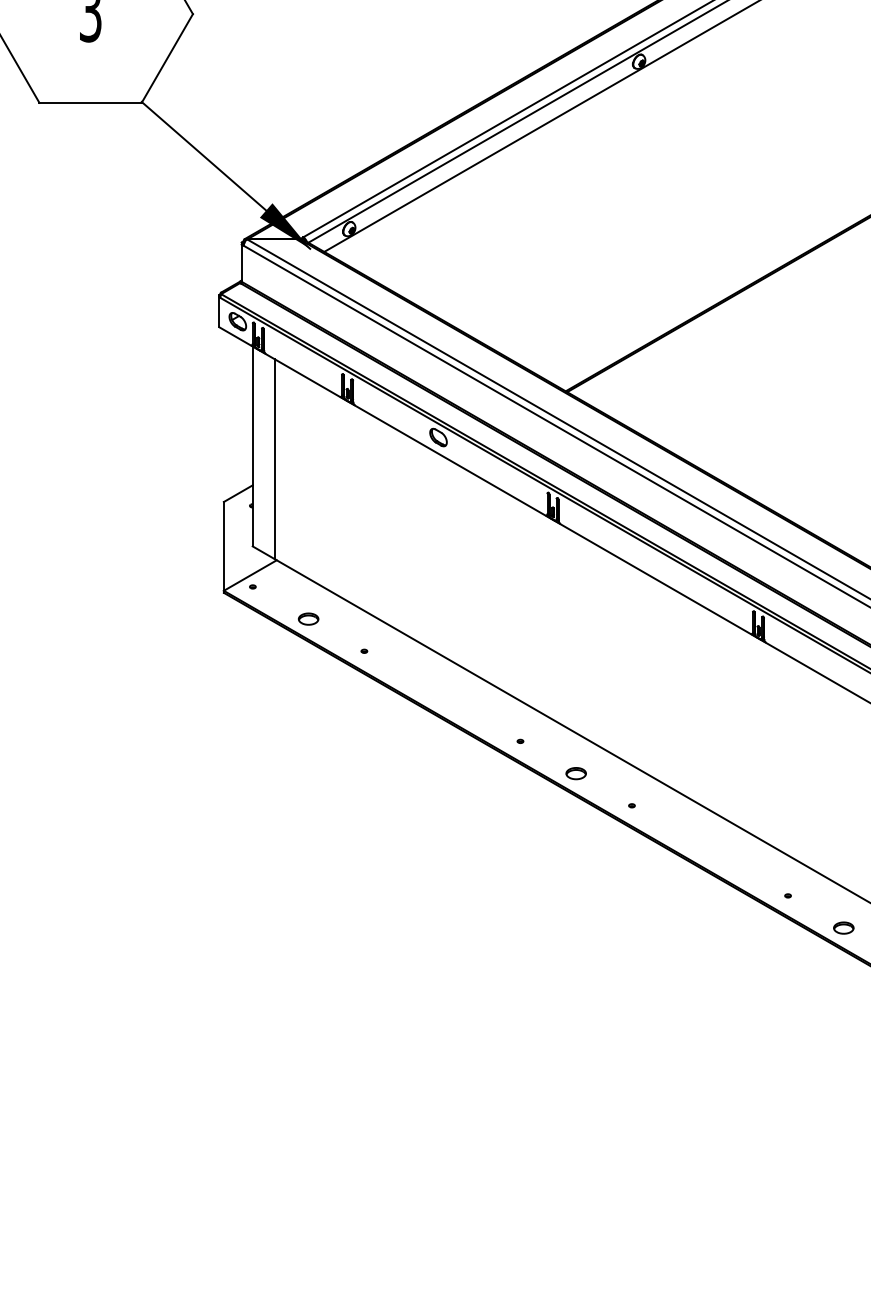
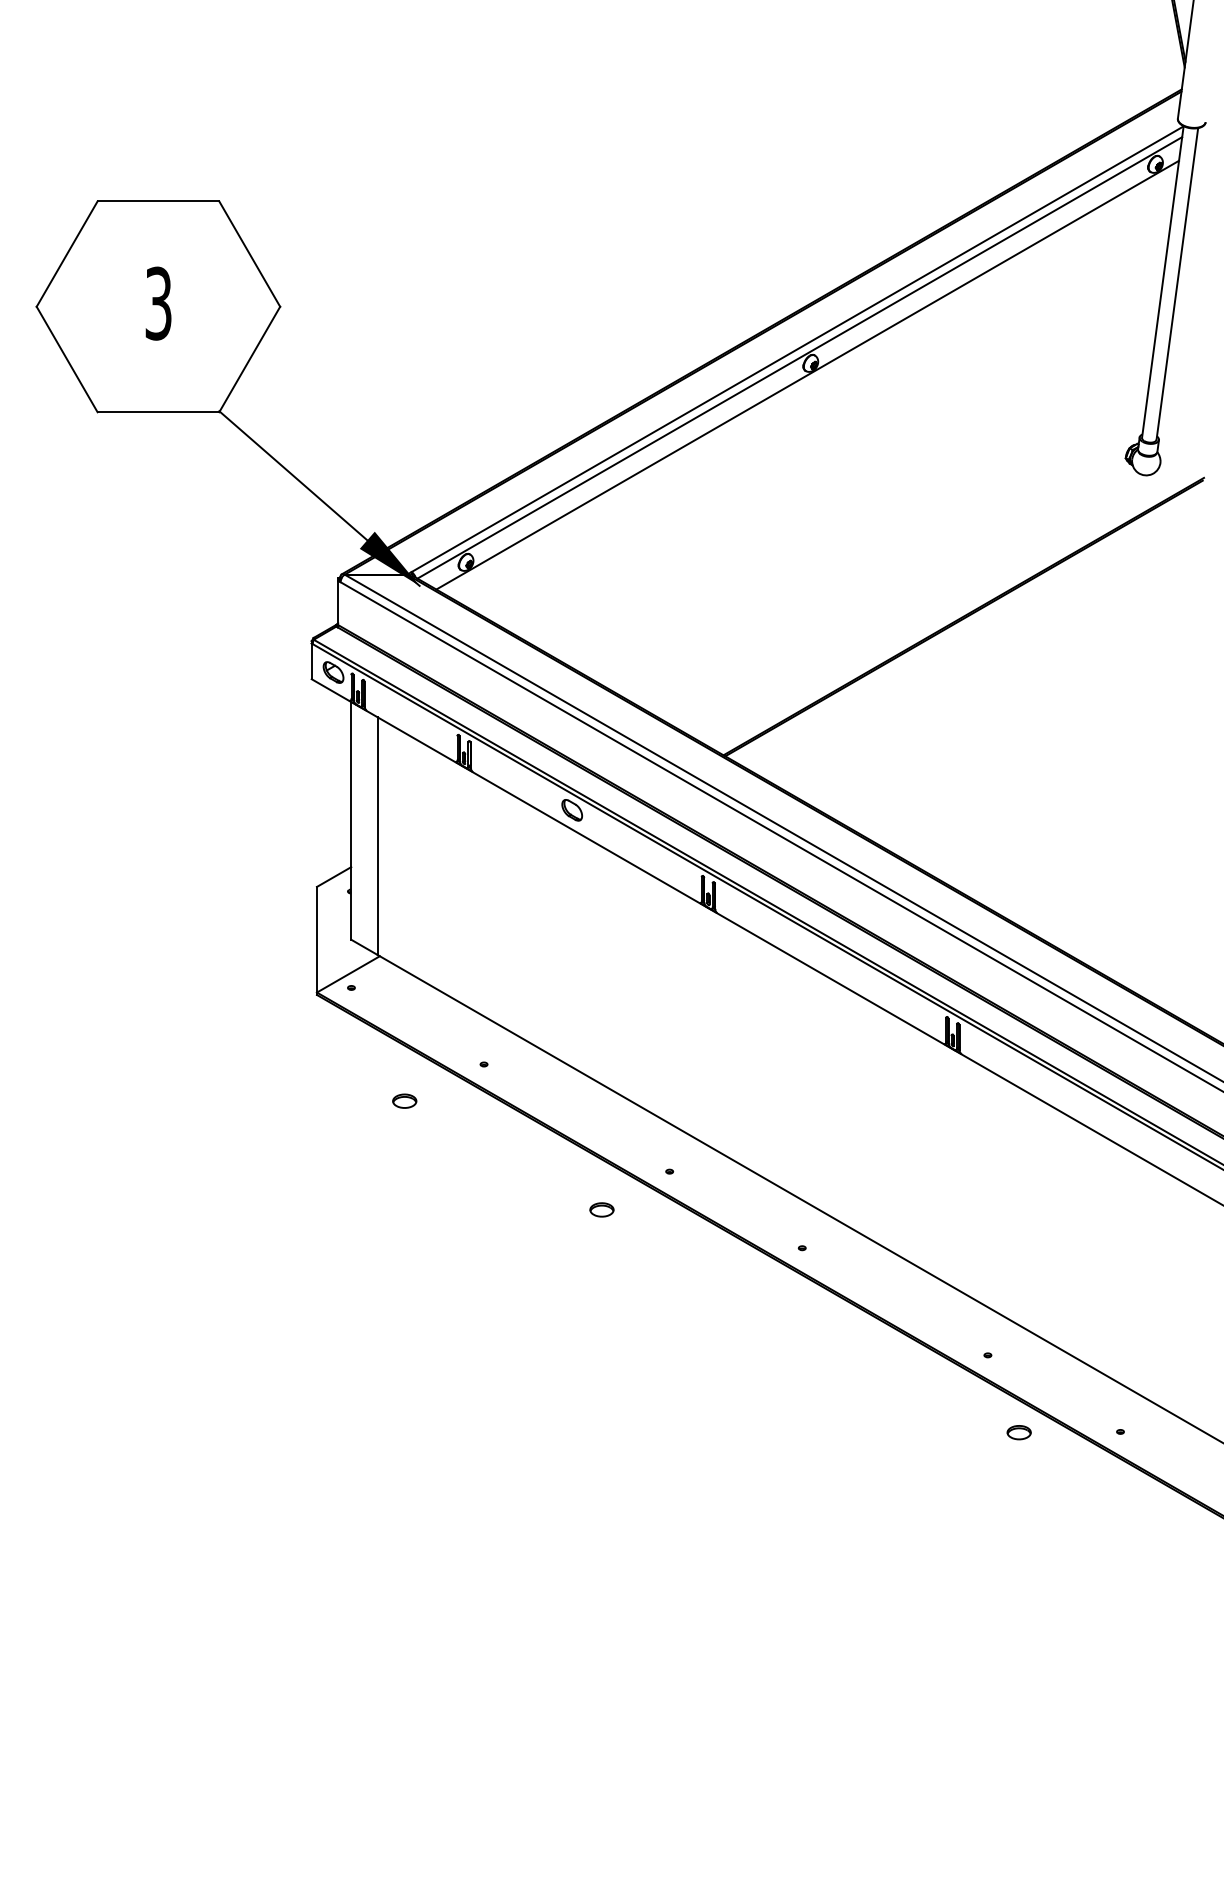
part: (308, 618) -> (404, 1100), moved
part: (575, 773) -> (601, 1209), moved
part: (843, 927) -> (1018, 1432), moved

